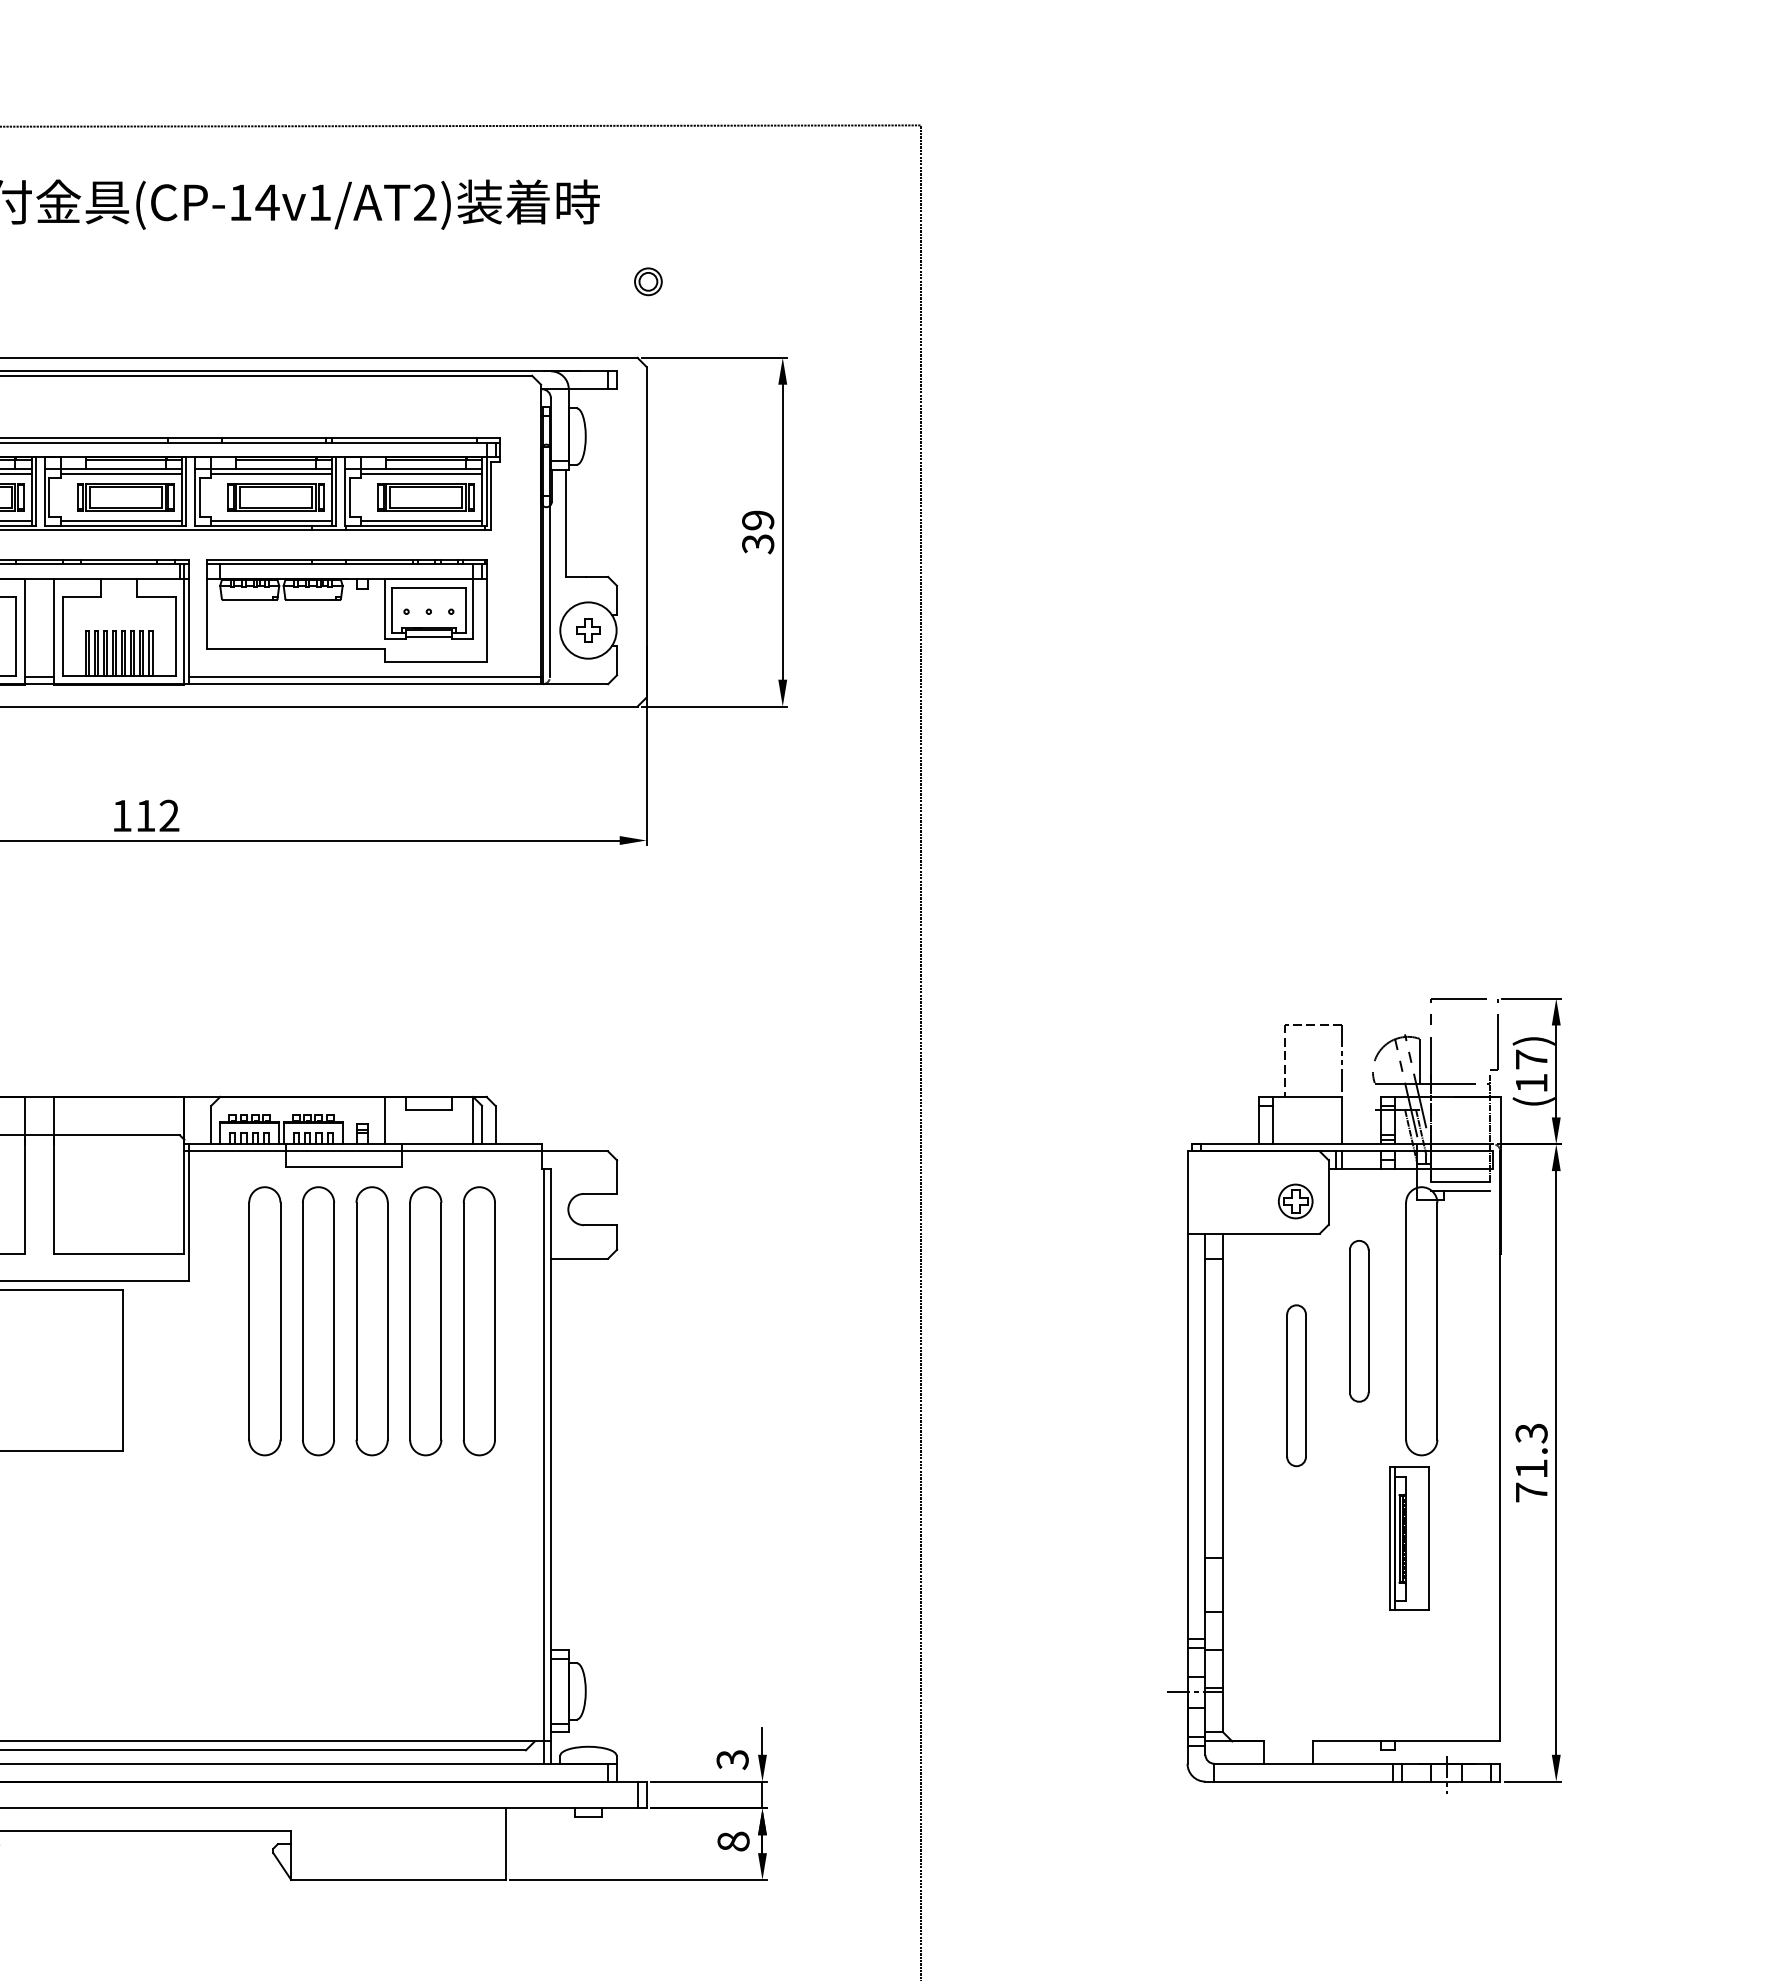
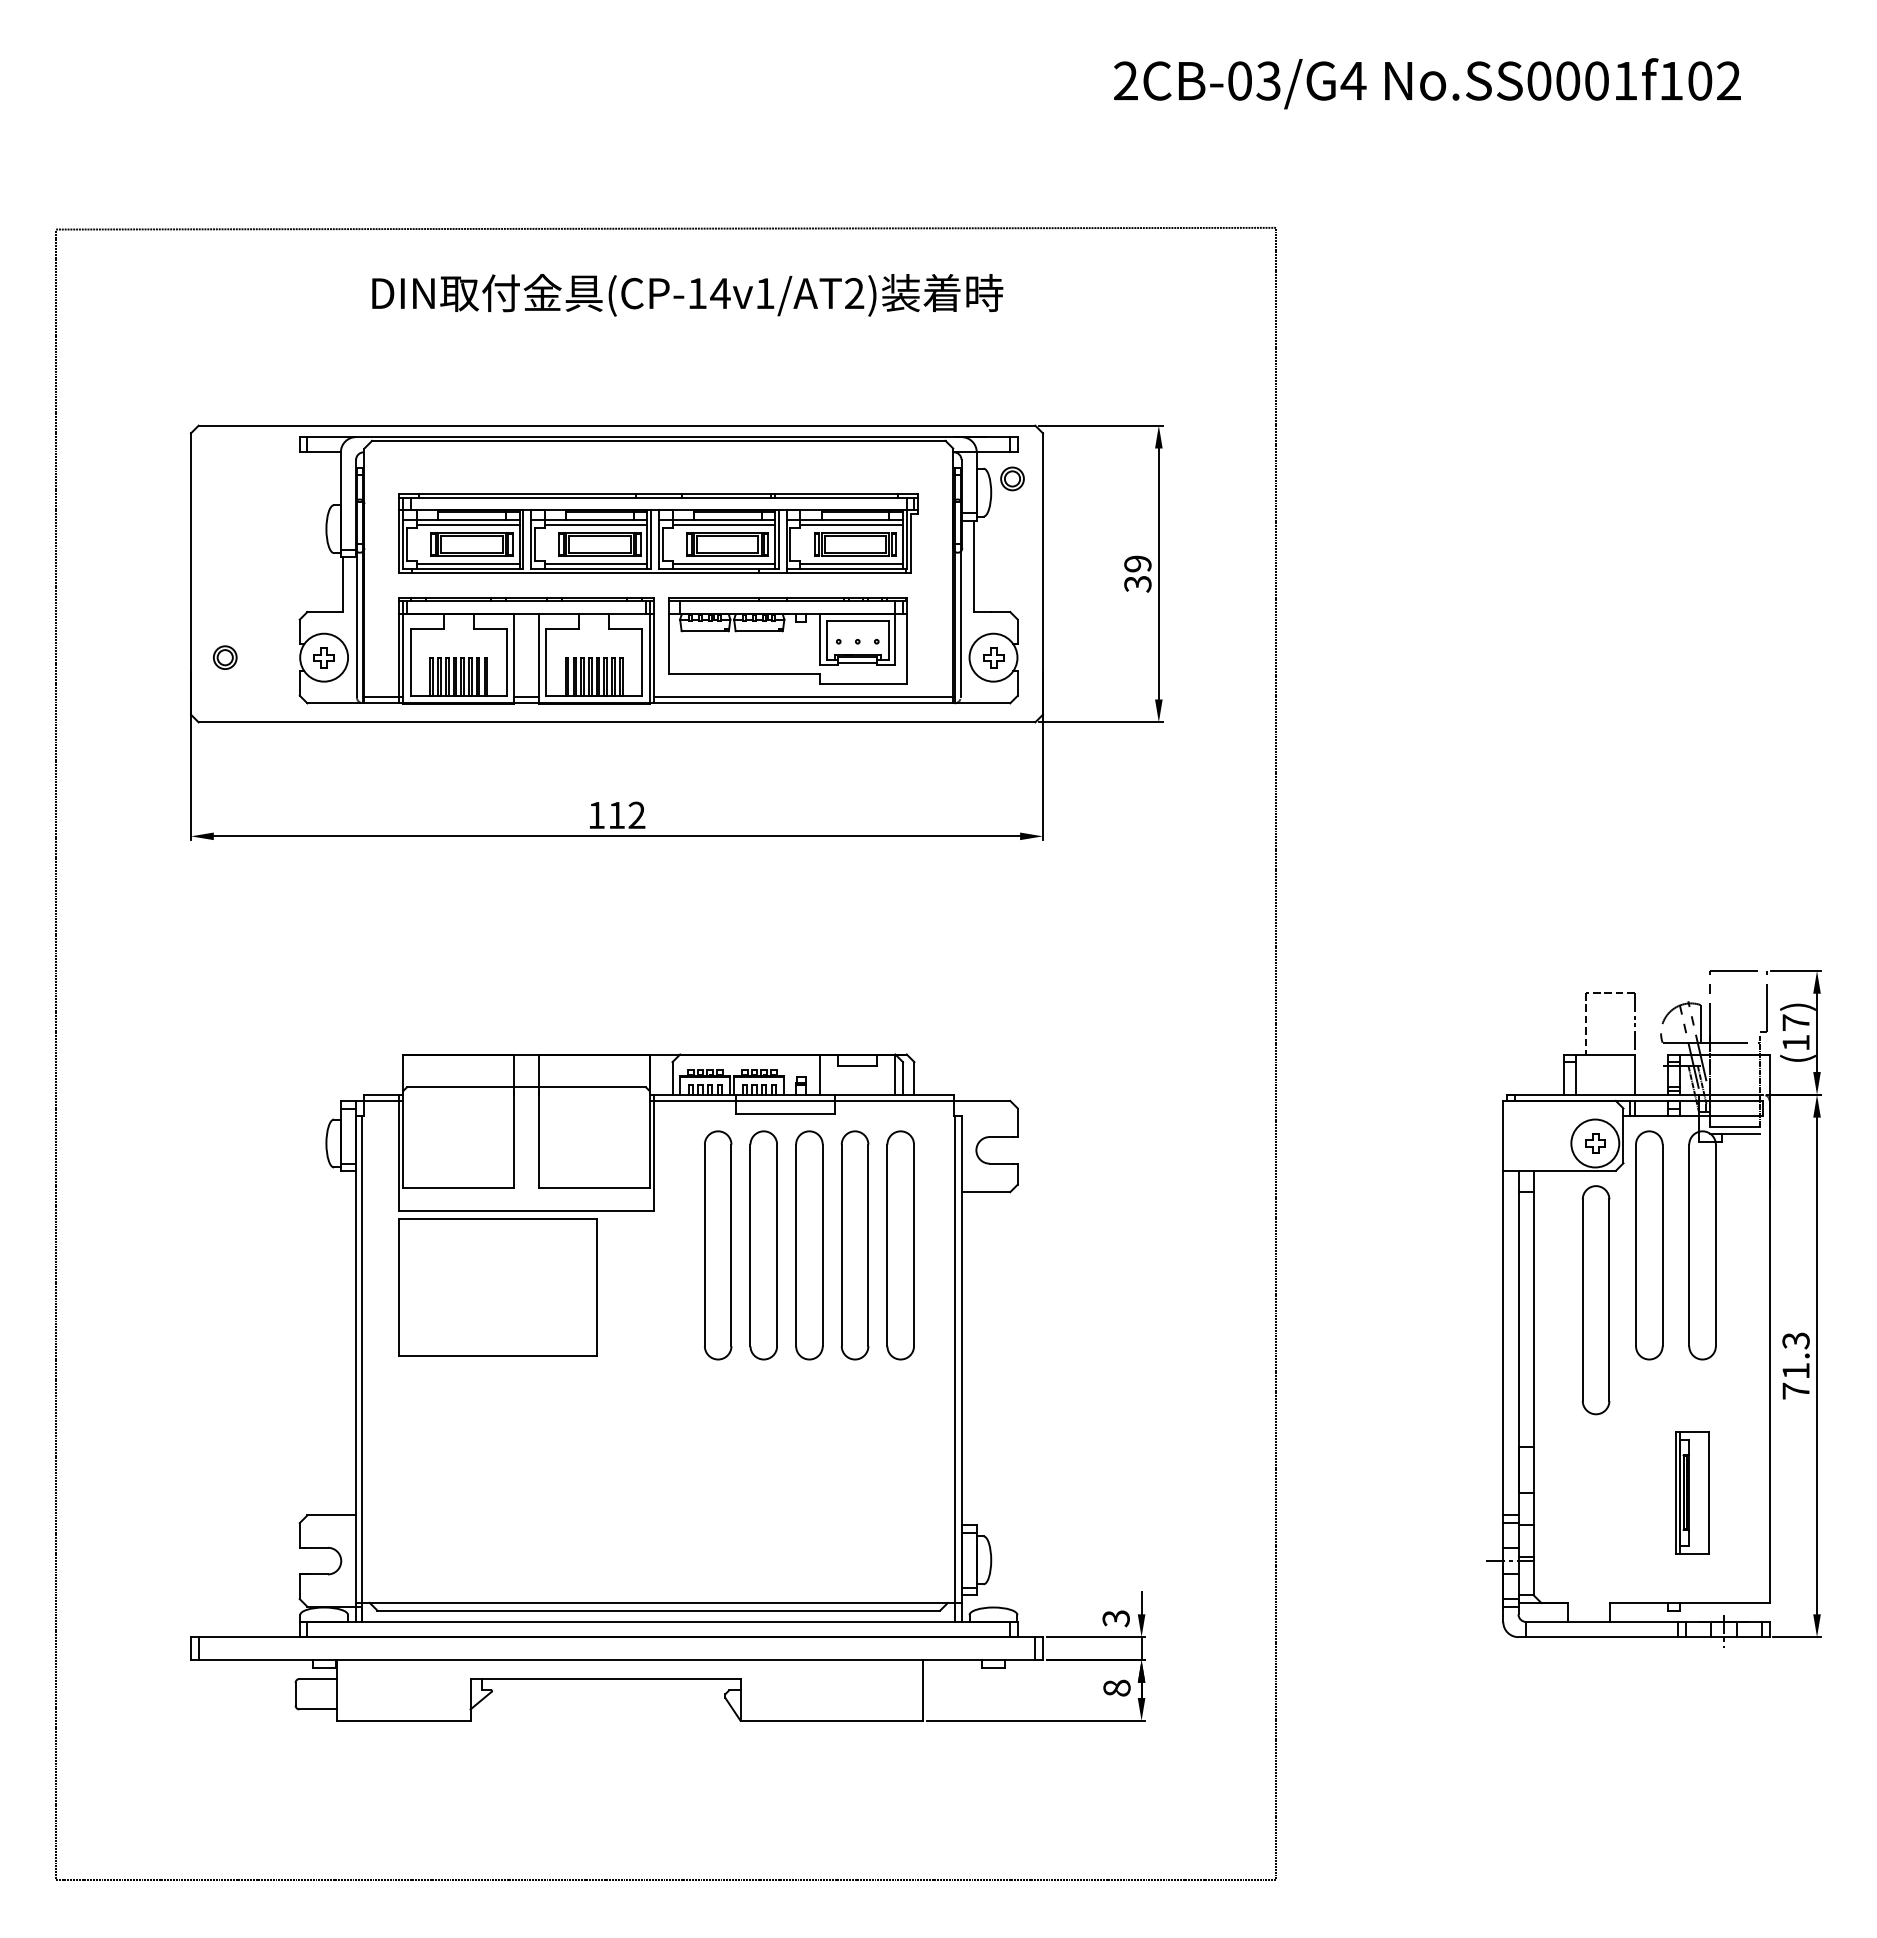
part: (648, 281) -> (1012, 478), moved
circle: (1295, 1201) -> (1595, 1143), size x1.67
part: (1359, 1321) -> (1649, 1245), size x1.67
part: (1295, 1385) -> (1595, 1300), size x1.67
part: (1409, 1538) -> (1692, 1492), moved

